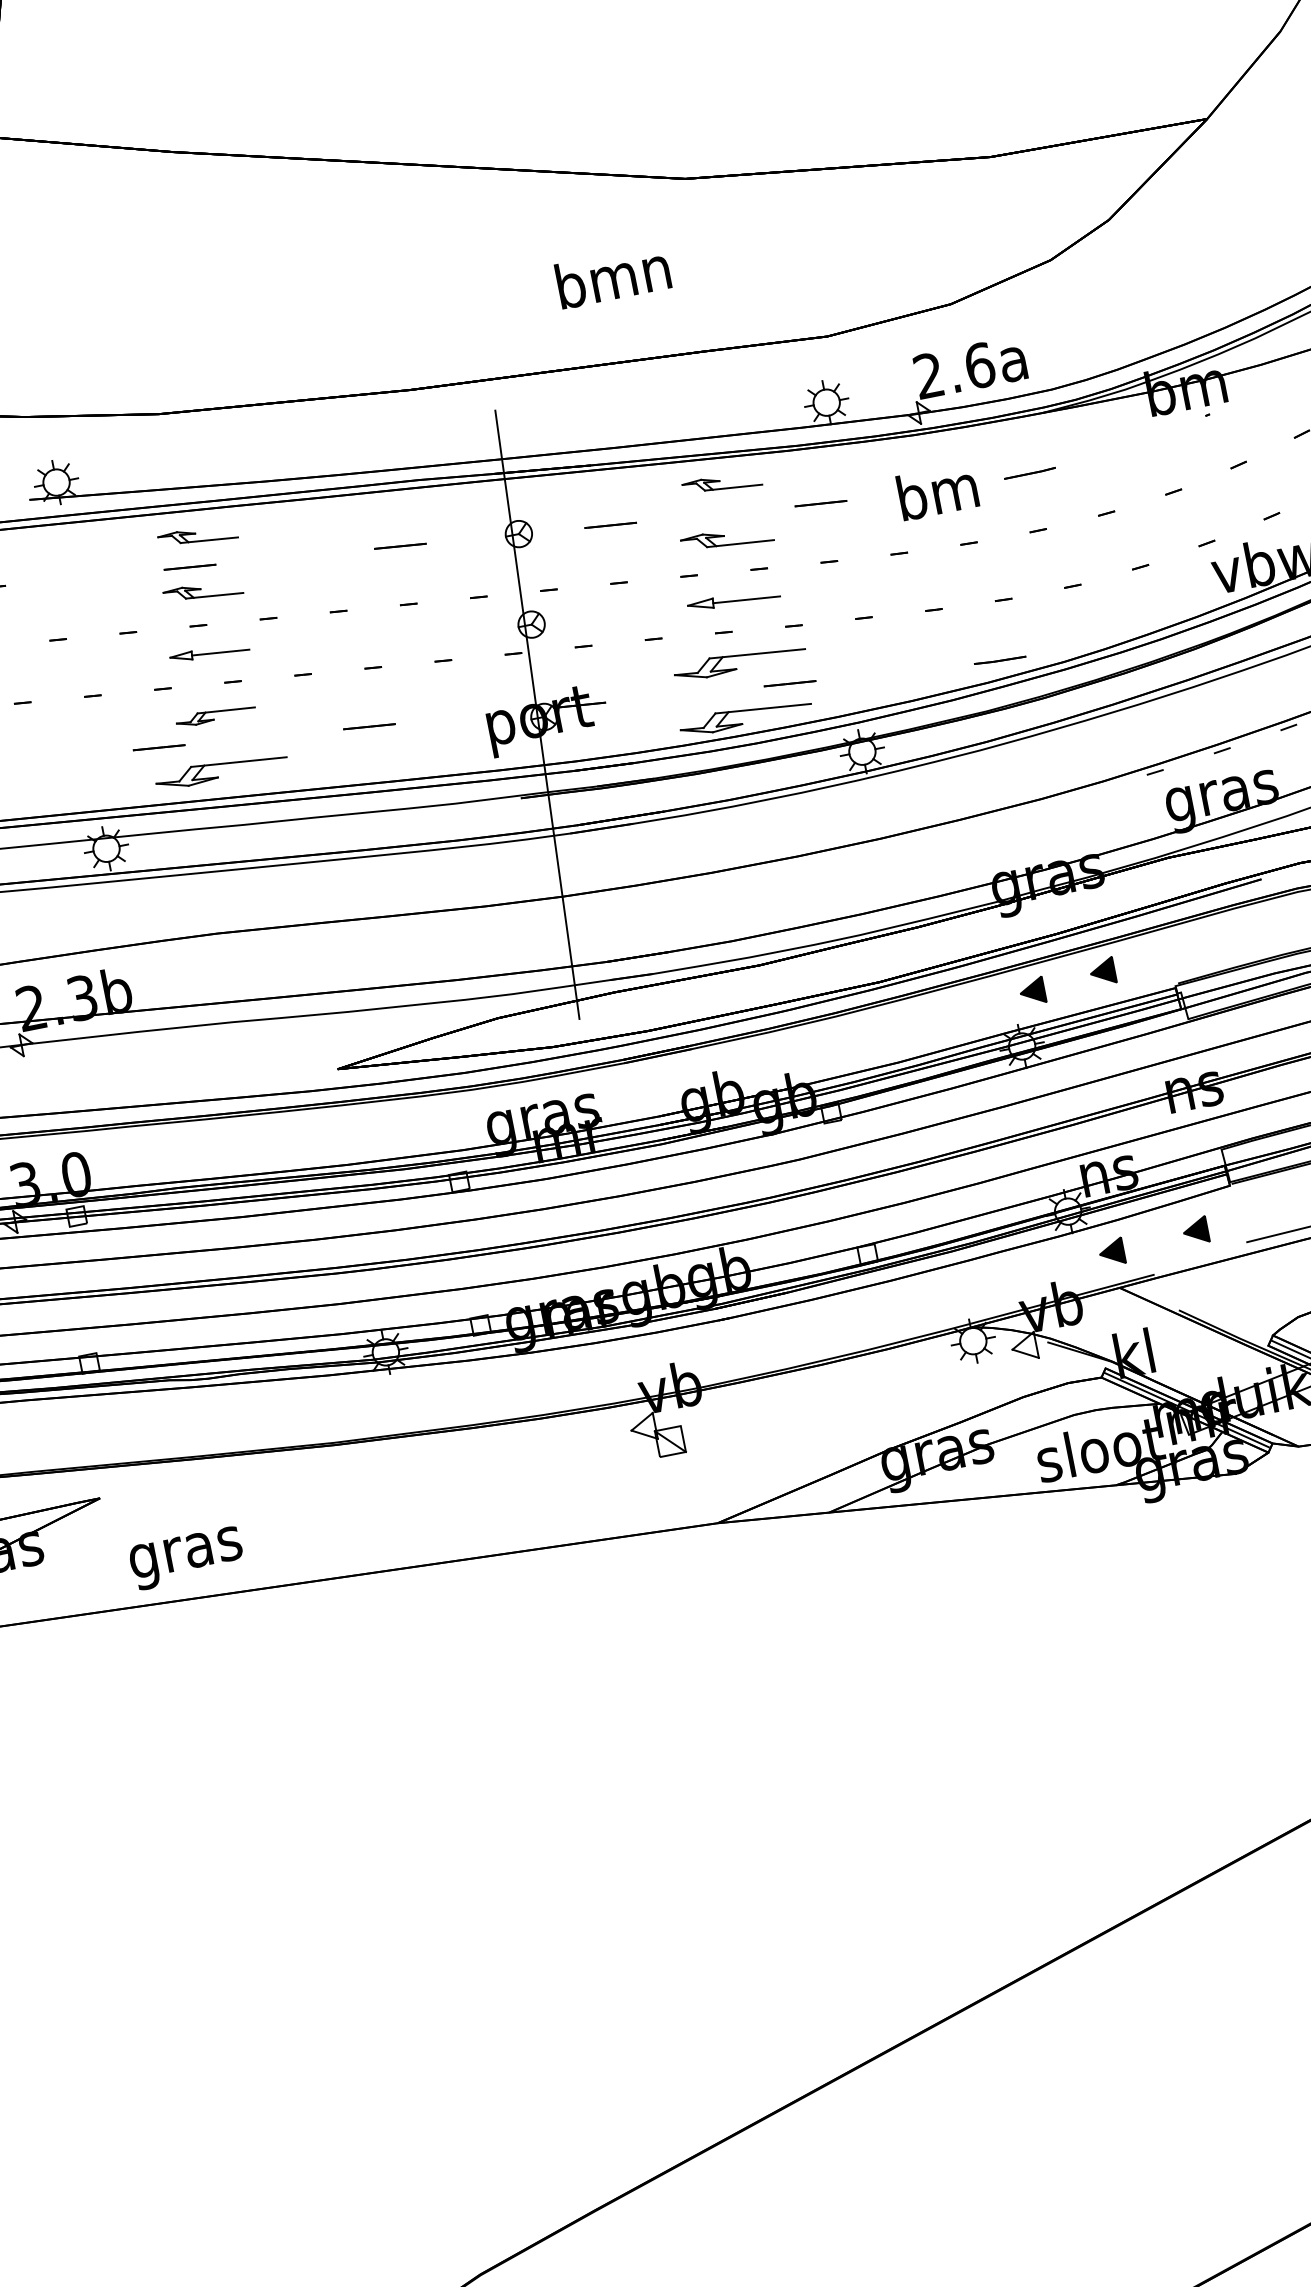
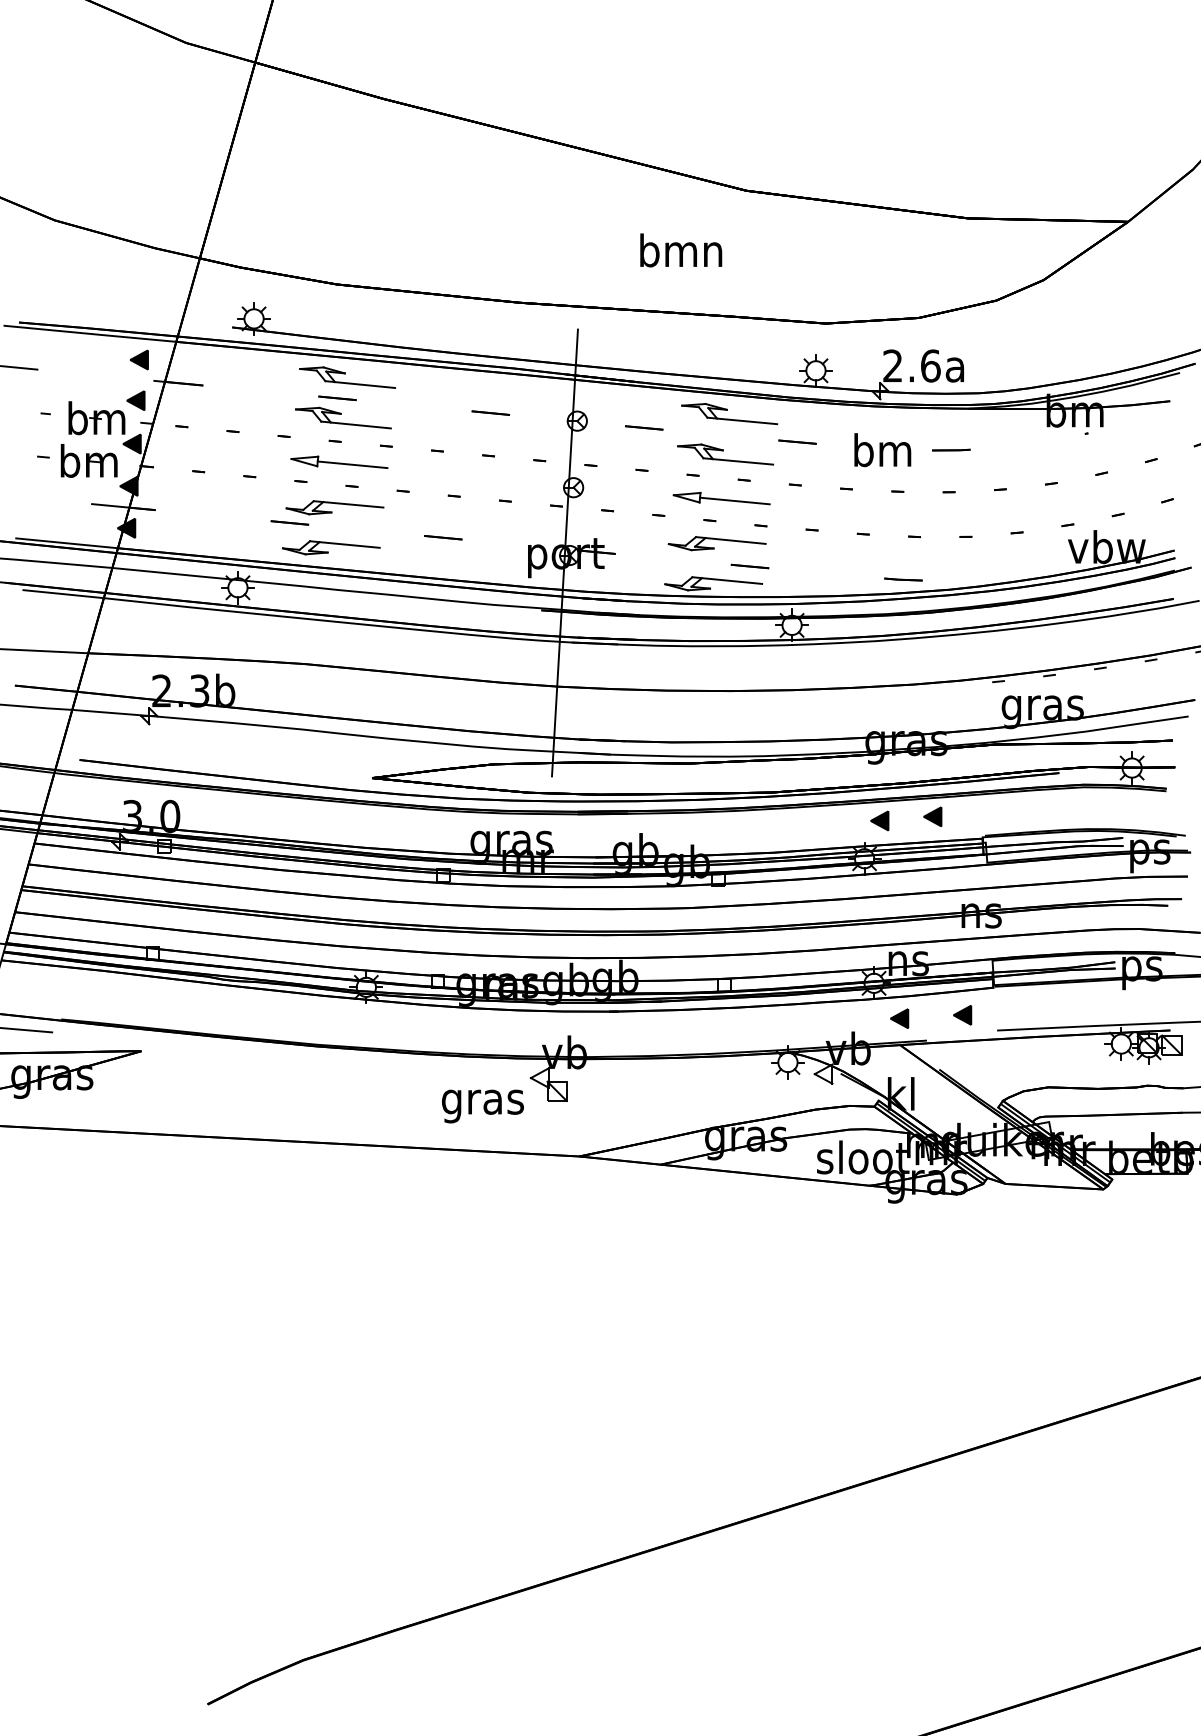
part: (721, 484) -> (729, 414), size x1.67
part: (197, 536) -> (347, 377), size x1.67
part: (727, 539) -> (725, 454), size x1.43
part: (203, 591) -> (343, 417), size x1.67
part: (733, 599) -> (721, 498), size x1.43
part: (209, 651) -> (339, 461), size x1.67
part: (215, 715) -> (334, 507), size x1.67
text: (186, 1558) -> (482, 1106), moved

